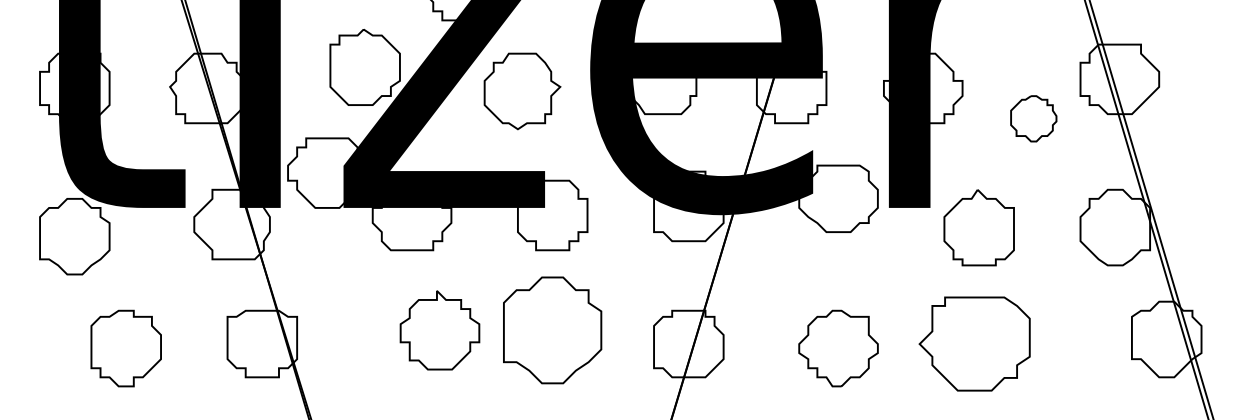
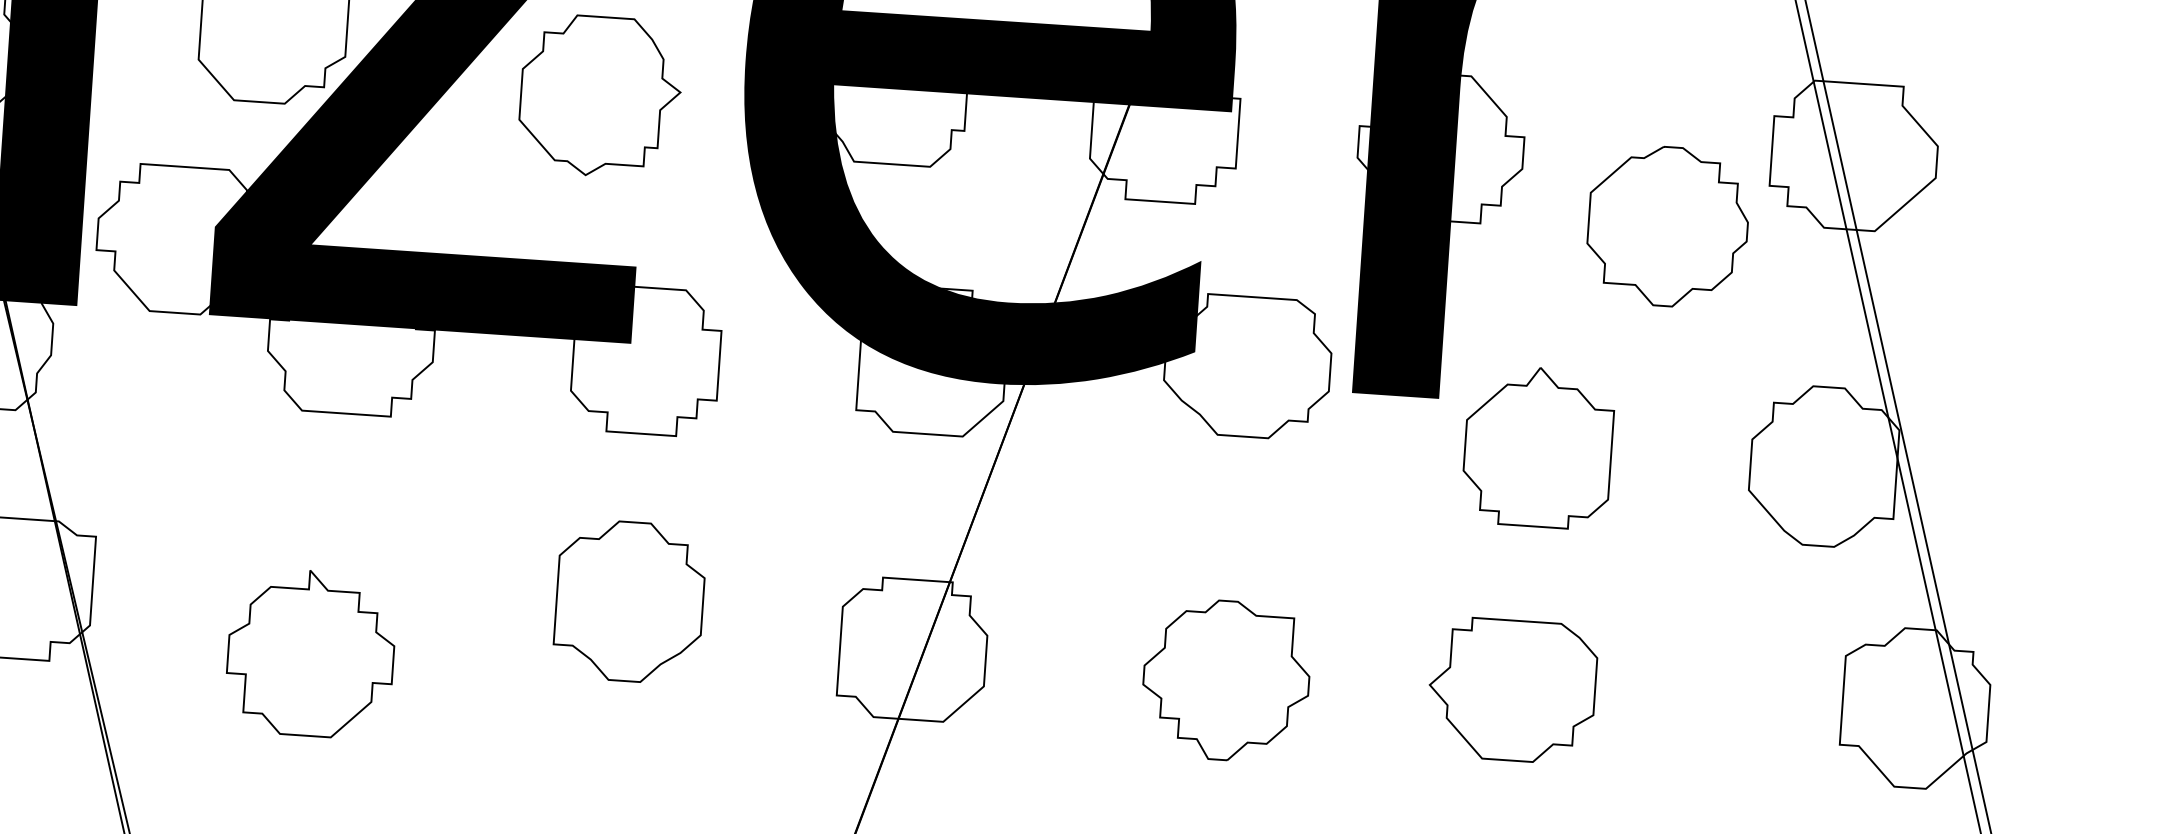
part: (1033, 118) -> (1667, 226), size x1.67
part: (439, 330) -> (309, 653), moved
part: (552, 330) -> (629, 601), size x0.71
part: (974, 343) -> (1512, 689), size x0.71

